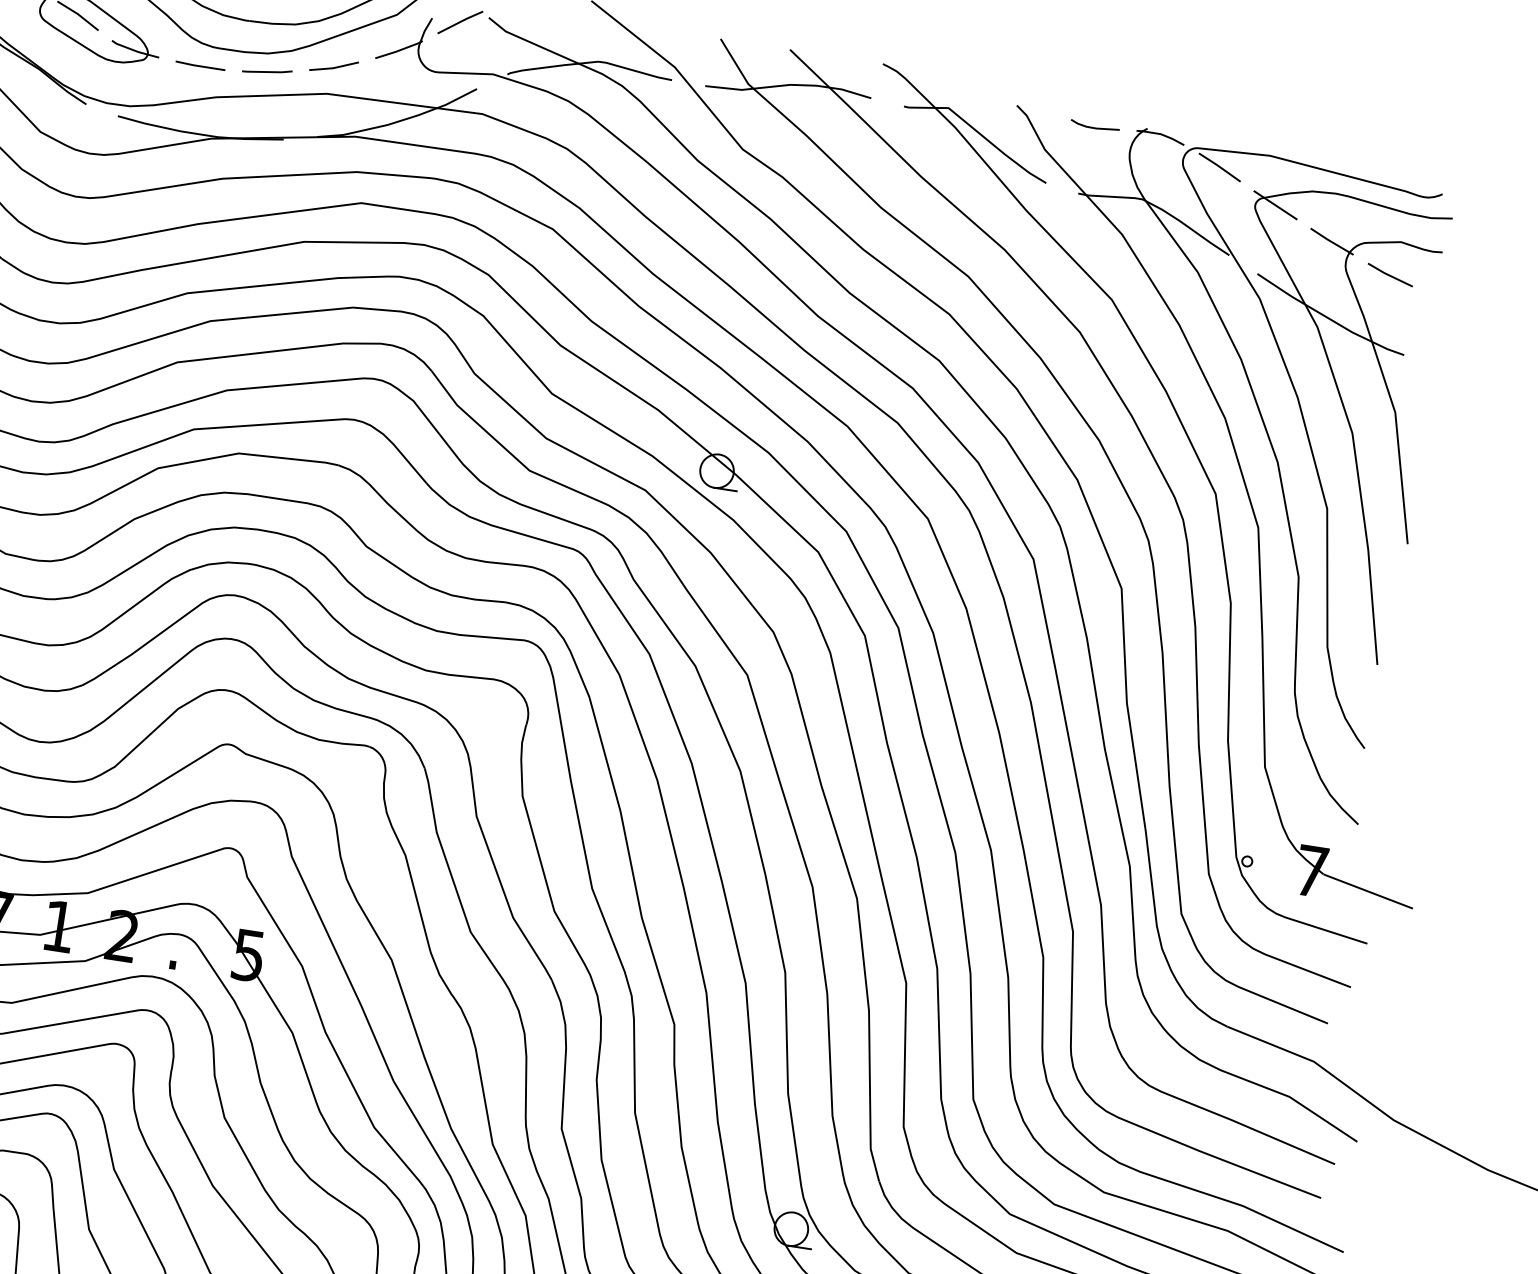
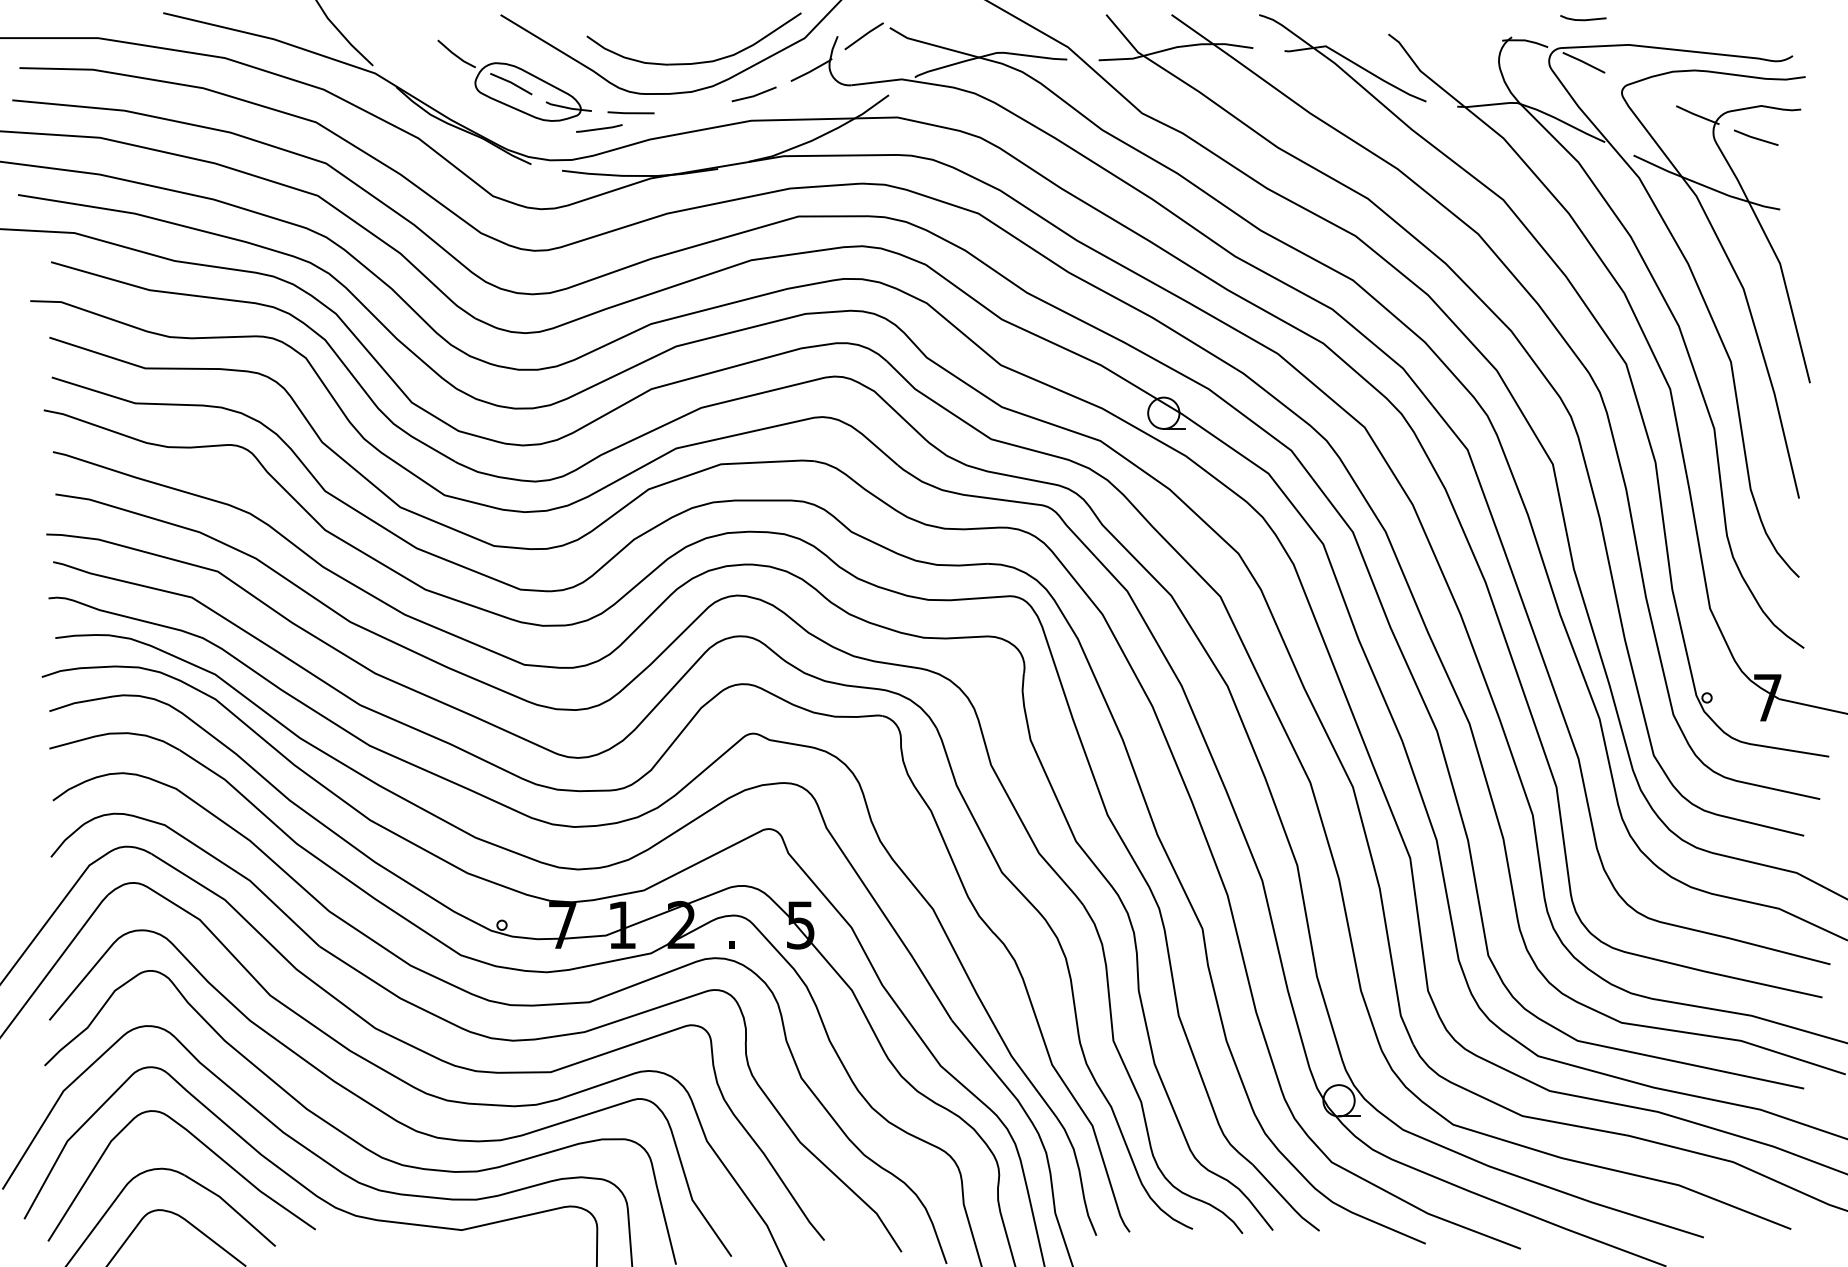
line: (267, 71) -> (599, 128), moved
line: (1095, 127) -> (1583, 19), moved
line: (1275, 205) -> (1640, 89), removed

